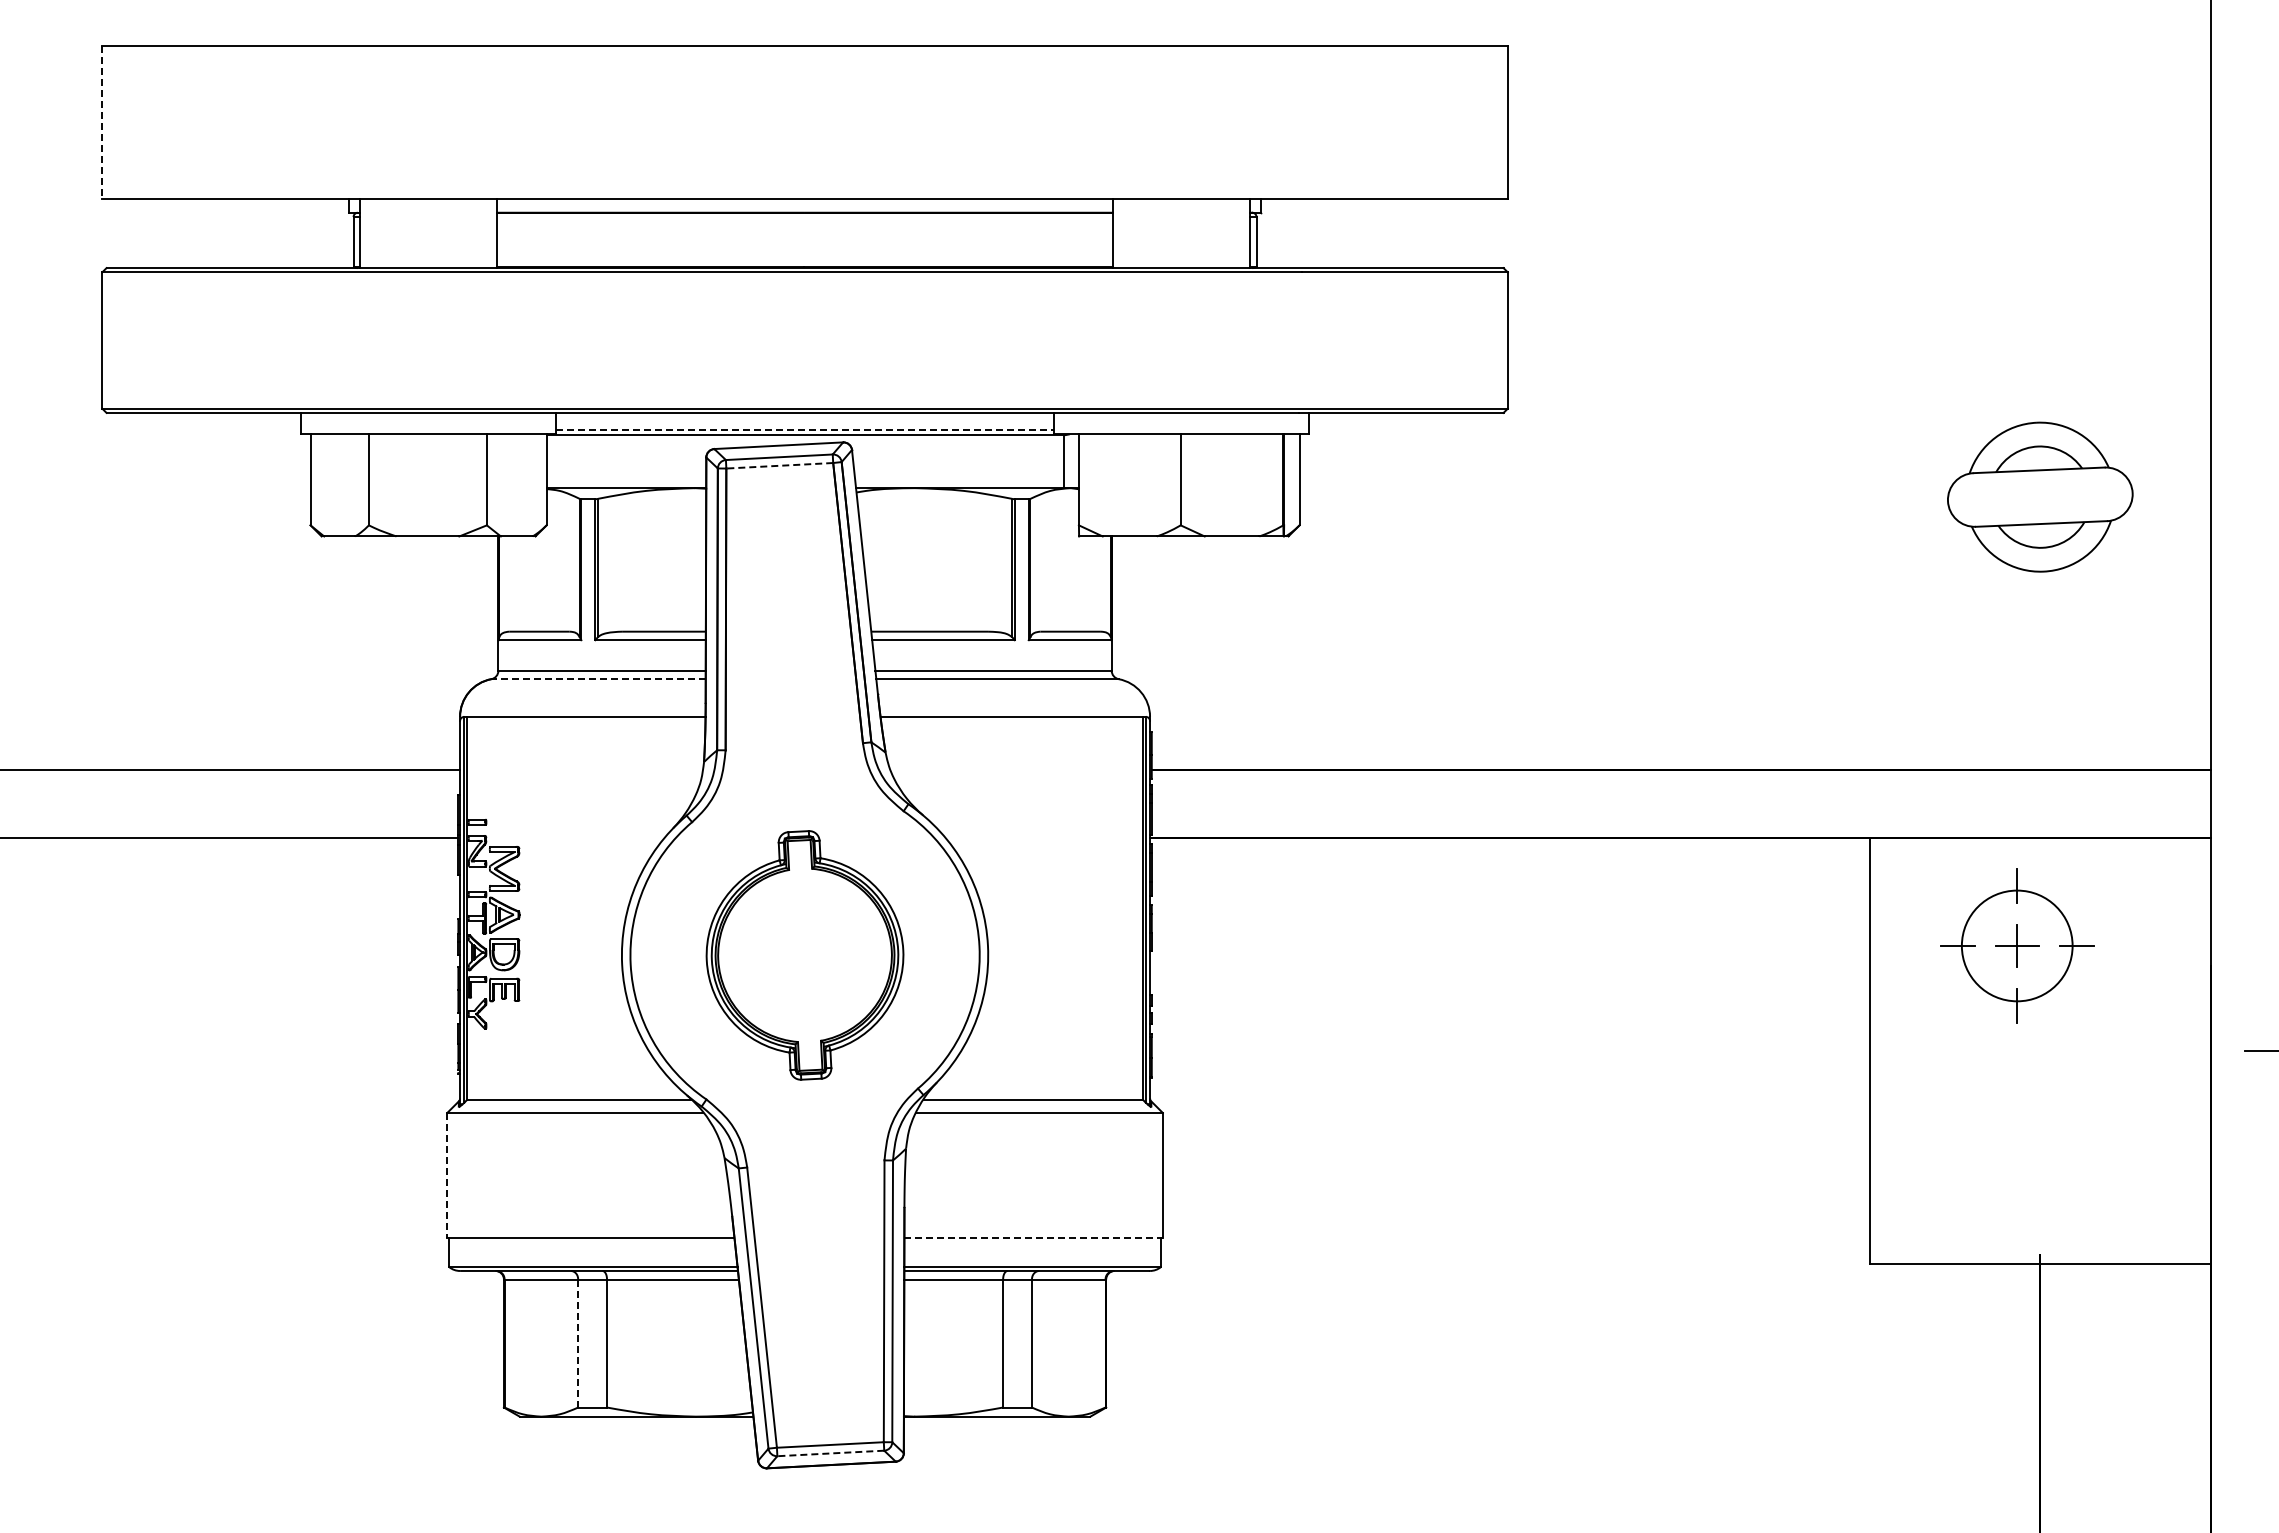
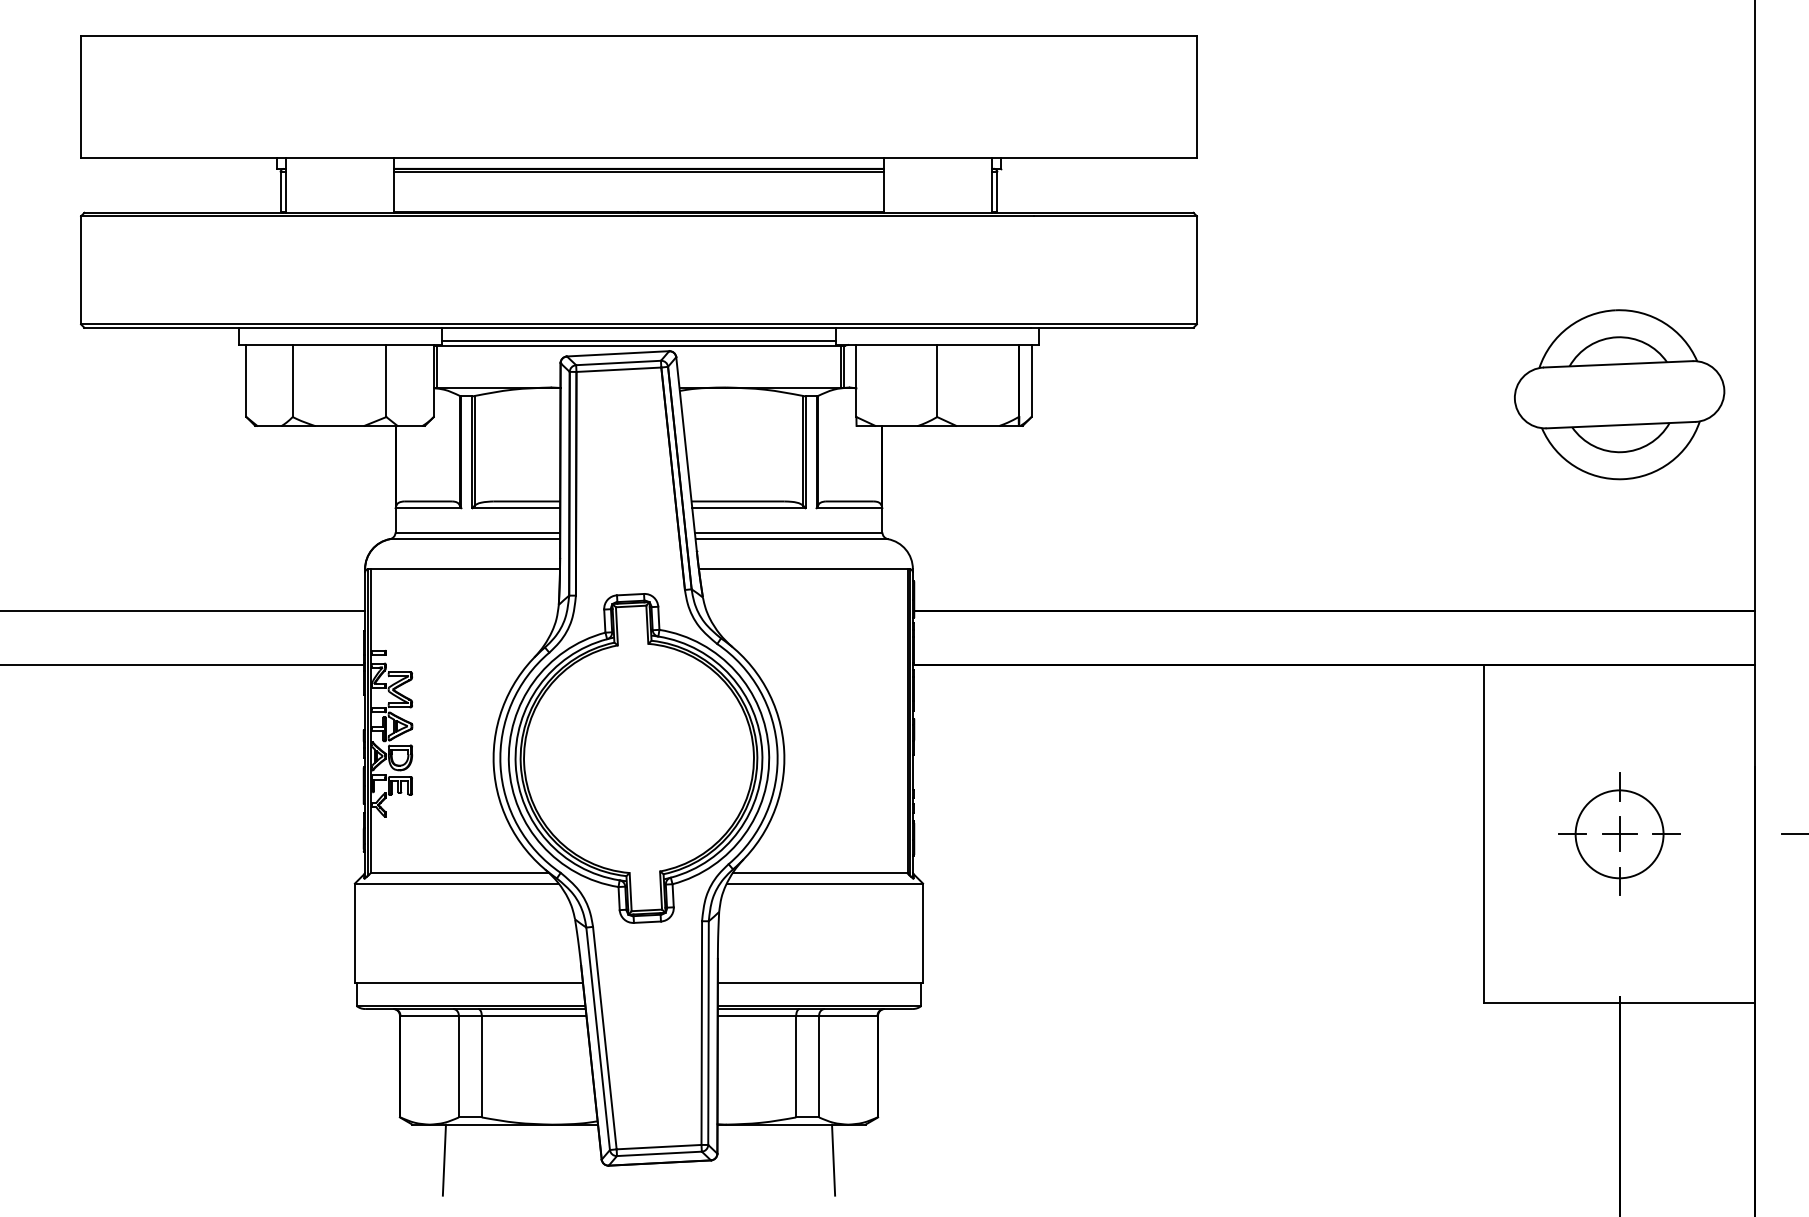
line: (102, 122) -> (81, 97), dashed -> solid
line: (804, 217) -> (638, 172), added
line: (805, 429) -> (639, 340), dashed -> solid
line: (551, 461) -> (437, 366), added
line: (1059, 461) -> (840, 366), added
line: (779, 465) -> (618, 369), dashed -> solid
part: (2040, 496) -> (1619, 394), size x1.43
line: (598, 679) -> (475, 539), dashed -> solid
part: (2017, 945) -> (1619, 833), moved
part: (804, 955) -> (638, 758), size x1.67
line: (447, 1175) -> (355, 933), dashed -> solid
line: (1034, 1237) -> (821, 982), dashed -> solid
line: (578, 1344) -> (459, 1067), dashed -> solid
line: (830, 1453) -> (659, 1153), dashed -> solid
line: (559, 1461) -> (444, 1160), added
line: (1050, 1461) -> (833, 1160), added

